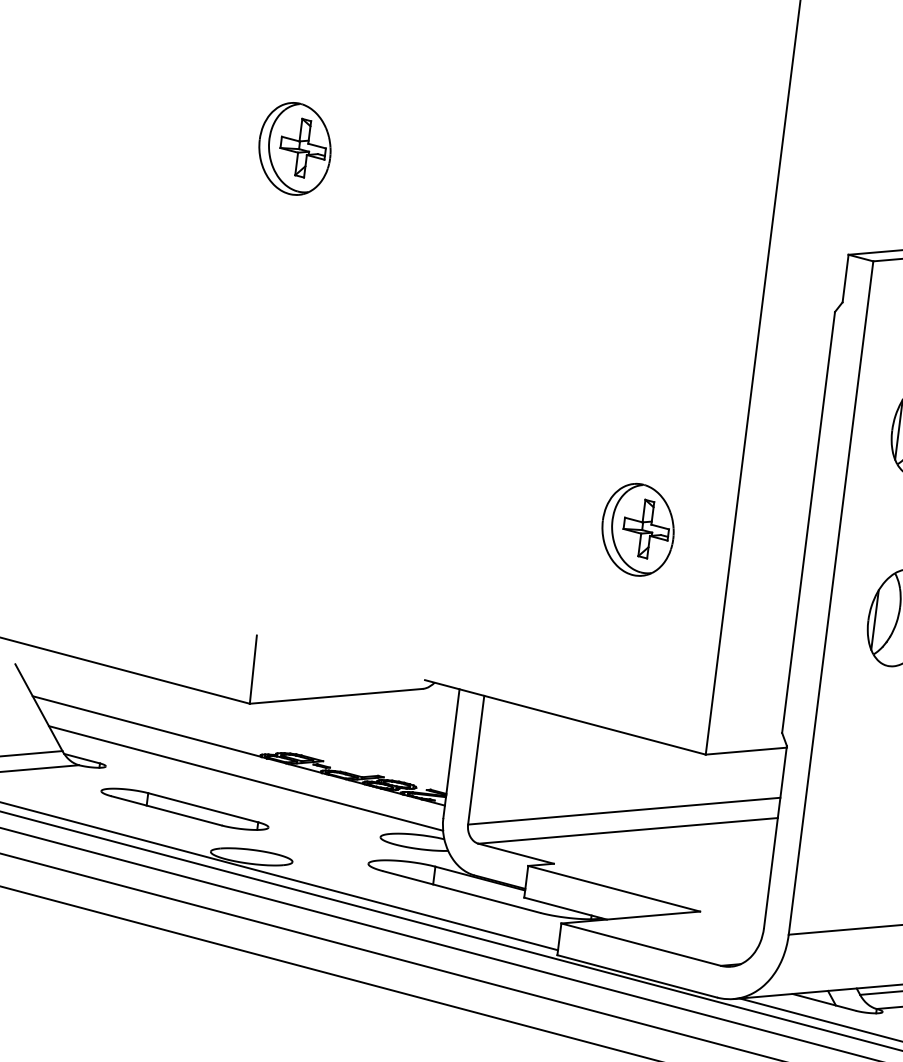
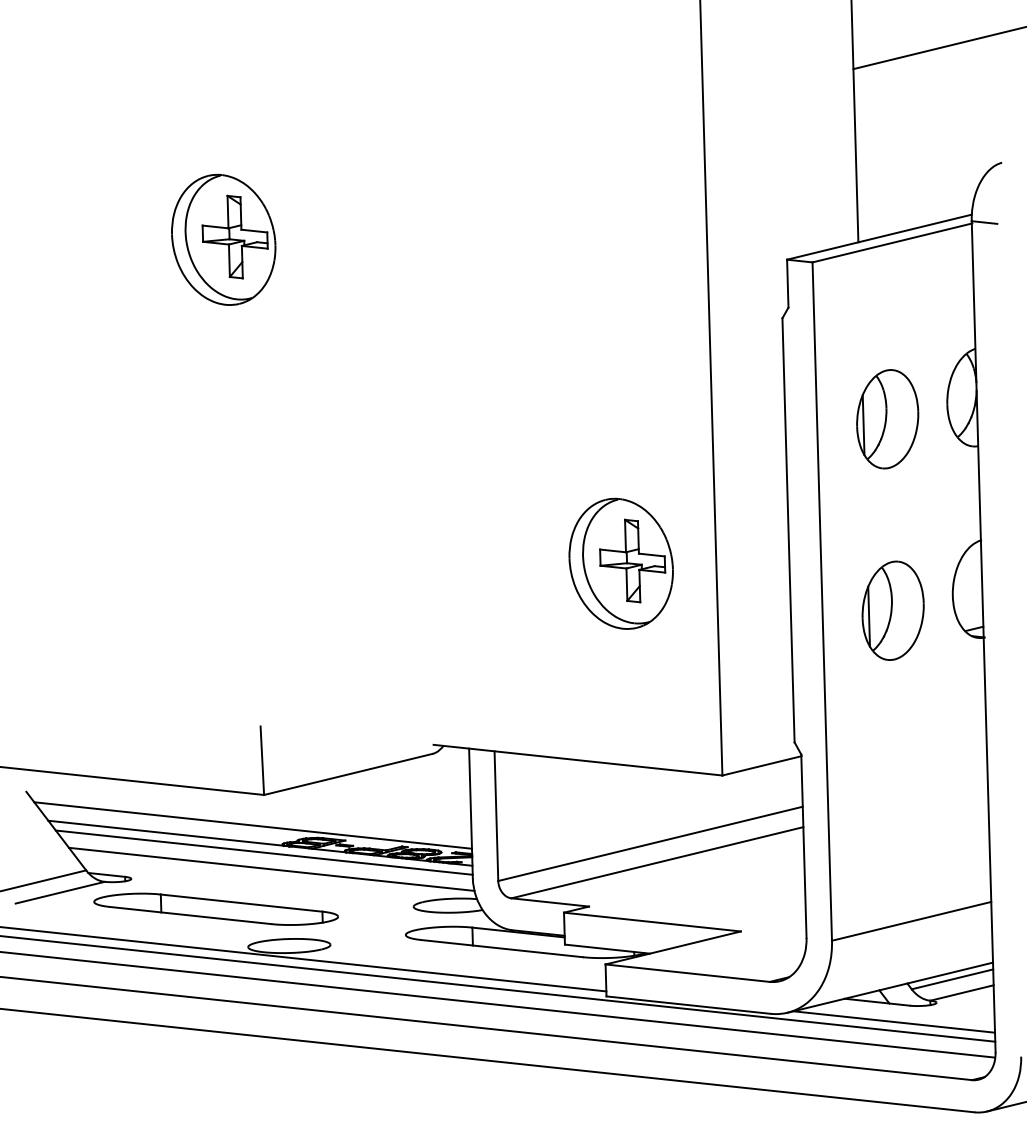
part: (294, 148) -> (223, 239), size x1.43
part: (637, 529) -> (620, 563), size x1.43
line: (233, 732) -> (252, 825), added
line: (240, 760) -> (263, 852), added
part: (184, 808) -> (215, 908), size x1.43

